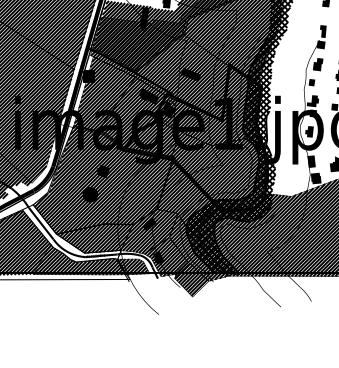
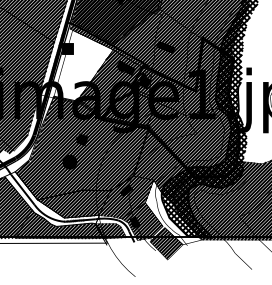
hatch: (104, 93) -> (83, 65), removed
hatch: (198, 246) -> (173, 211), removed

